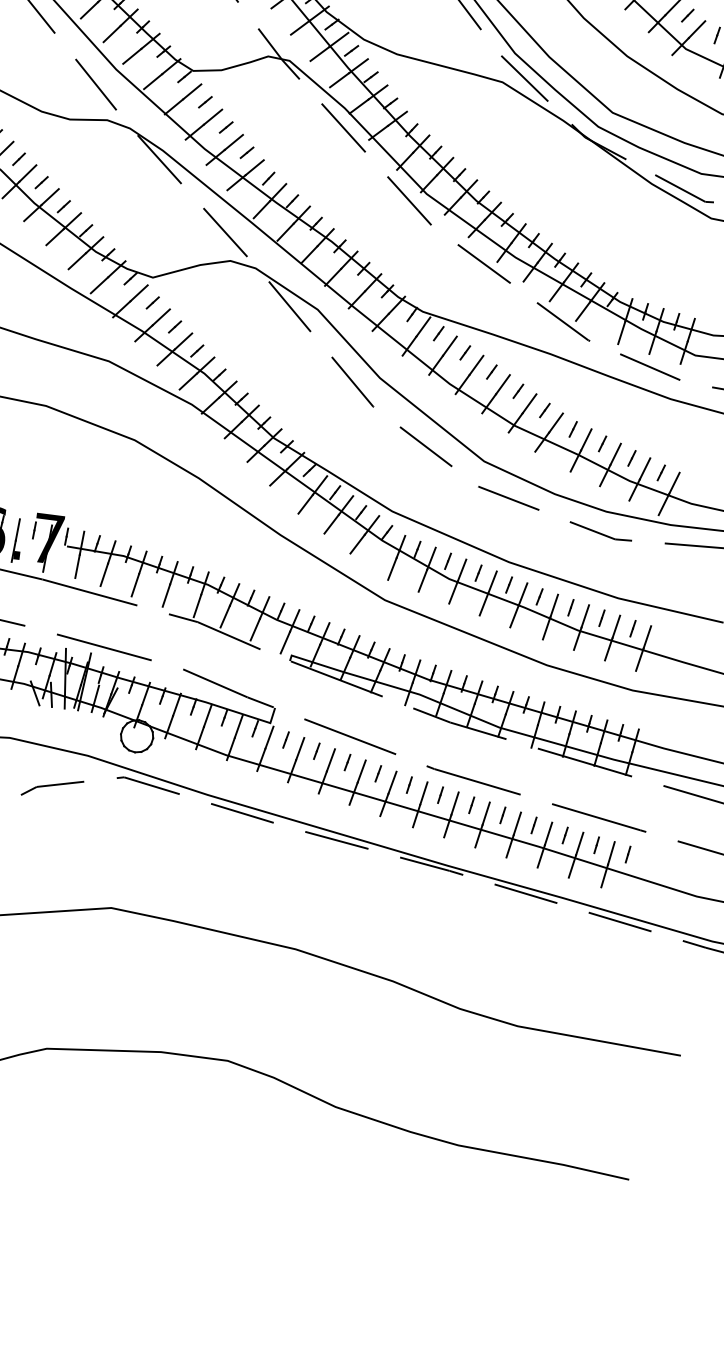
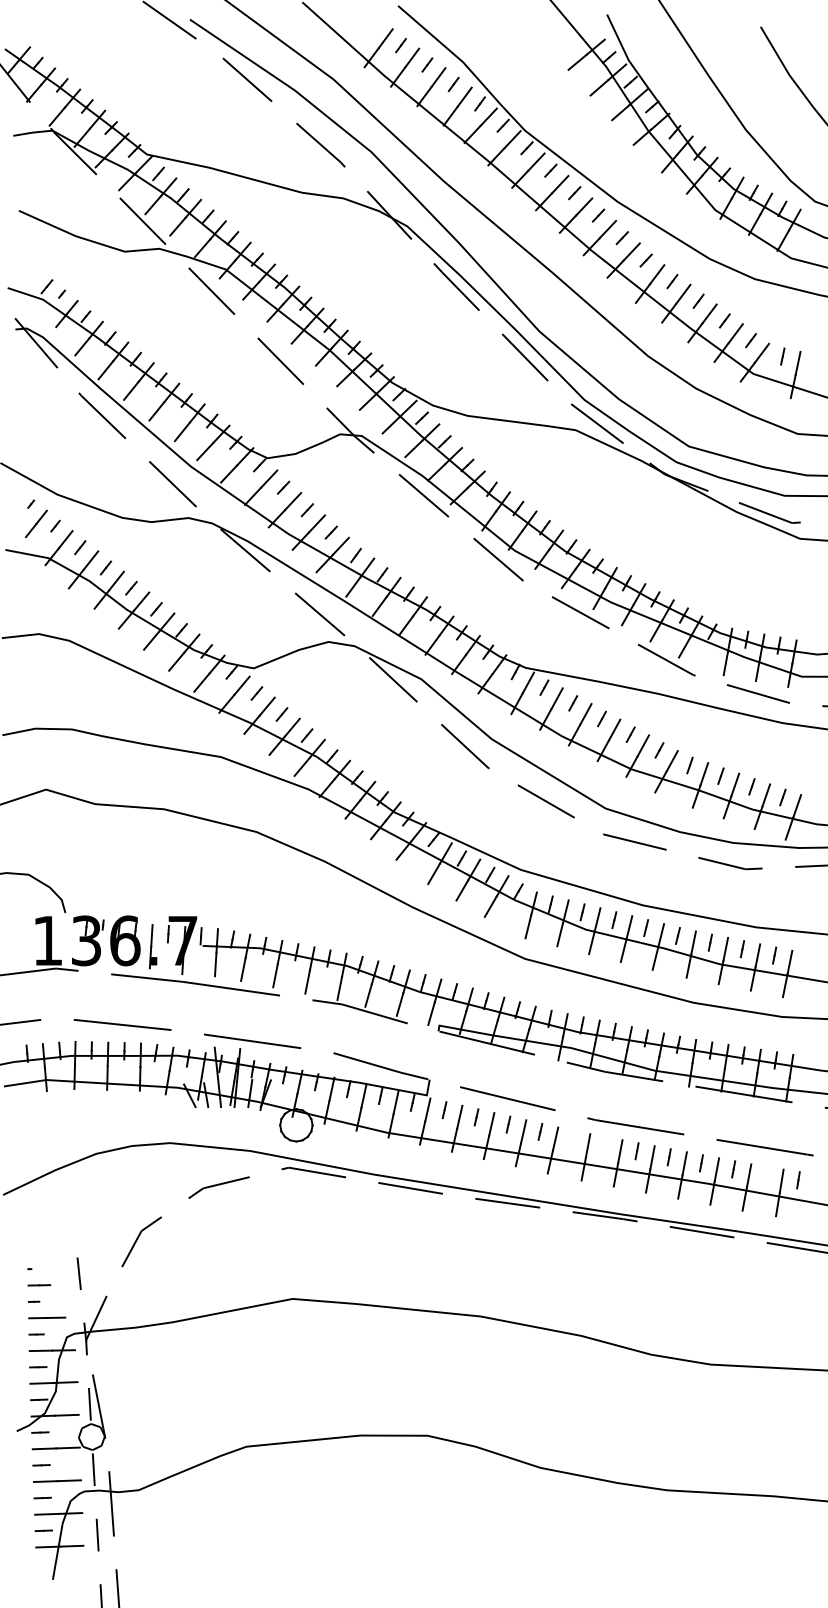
line: (409, 785) -> (572, 1139), removed
line: (440, 795) -> (604, 1145), removed
line: (596, 845) -> (765, 1175), removed

